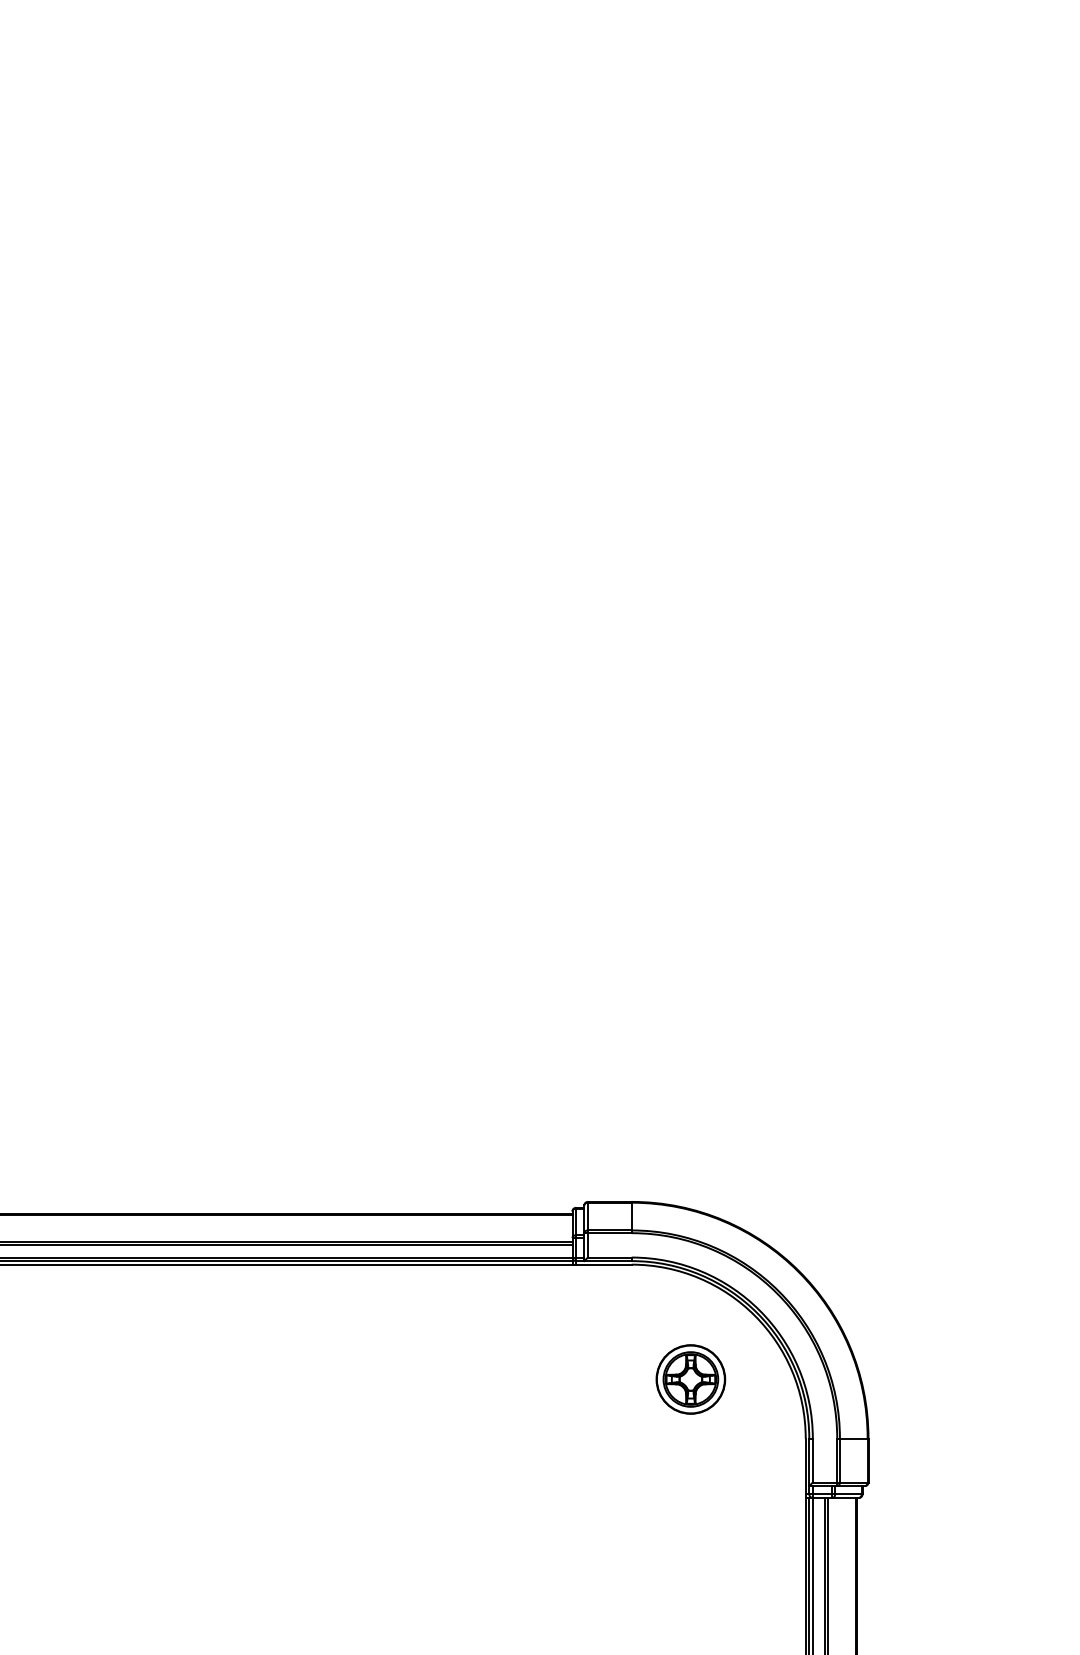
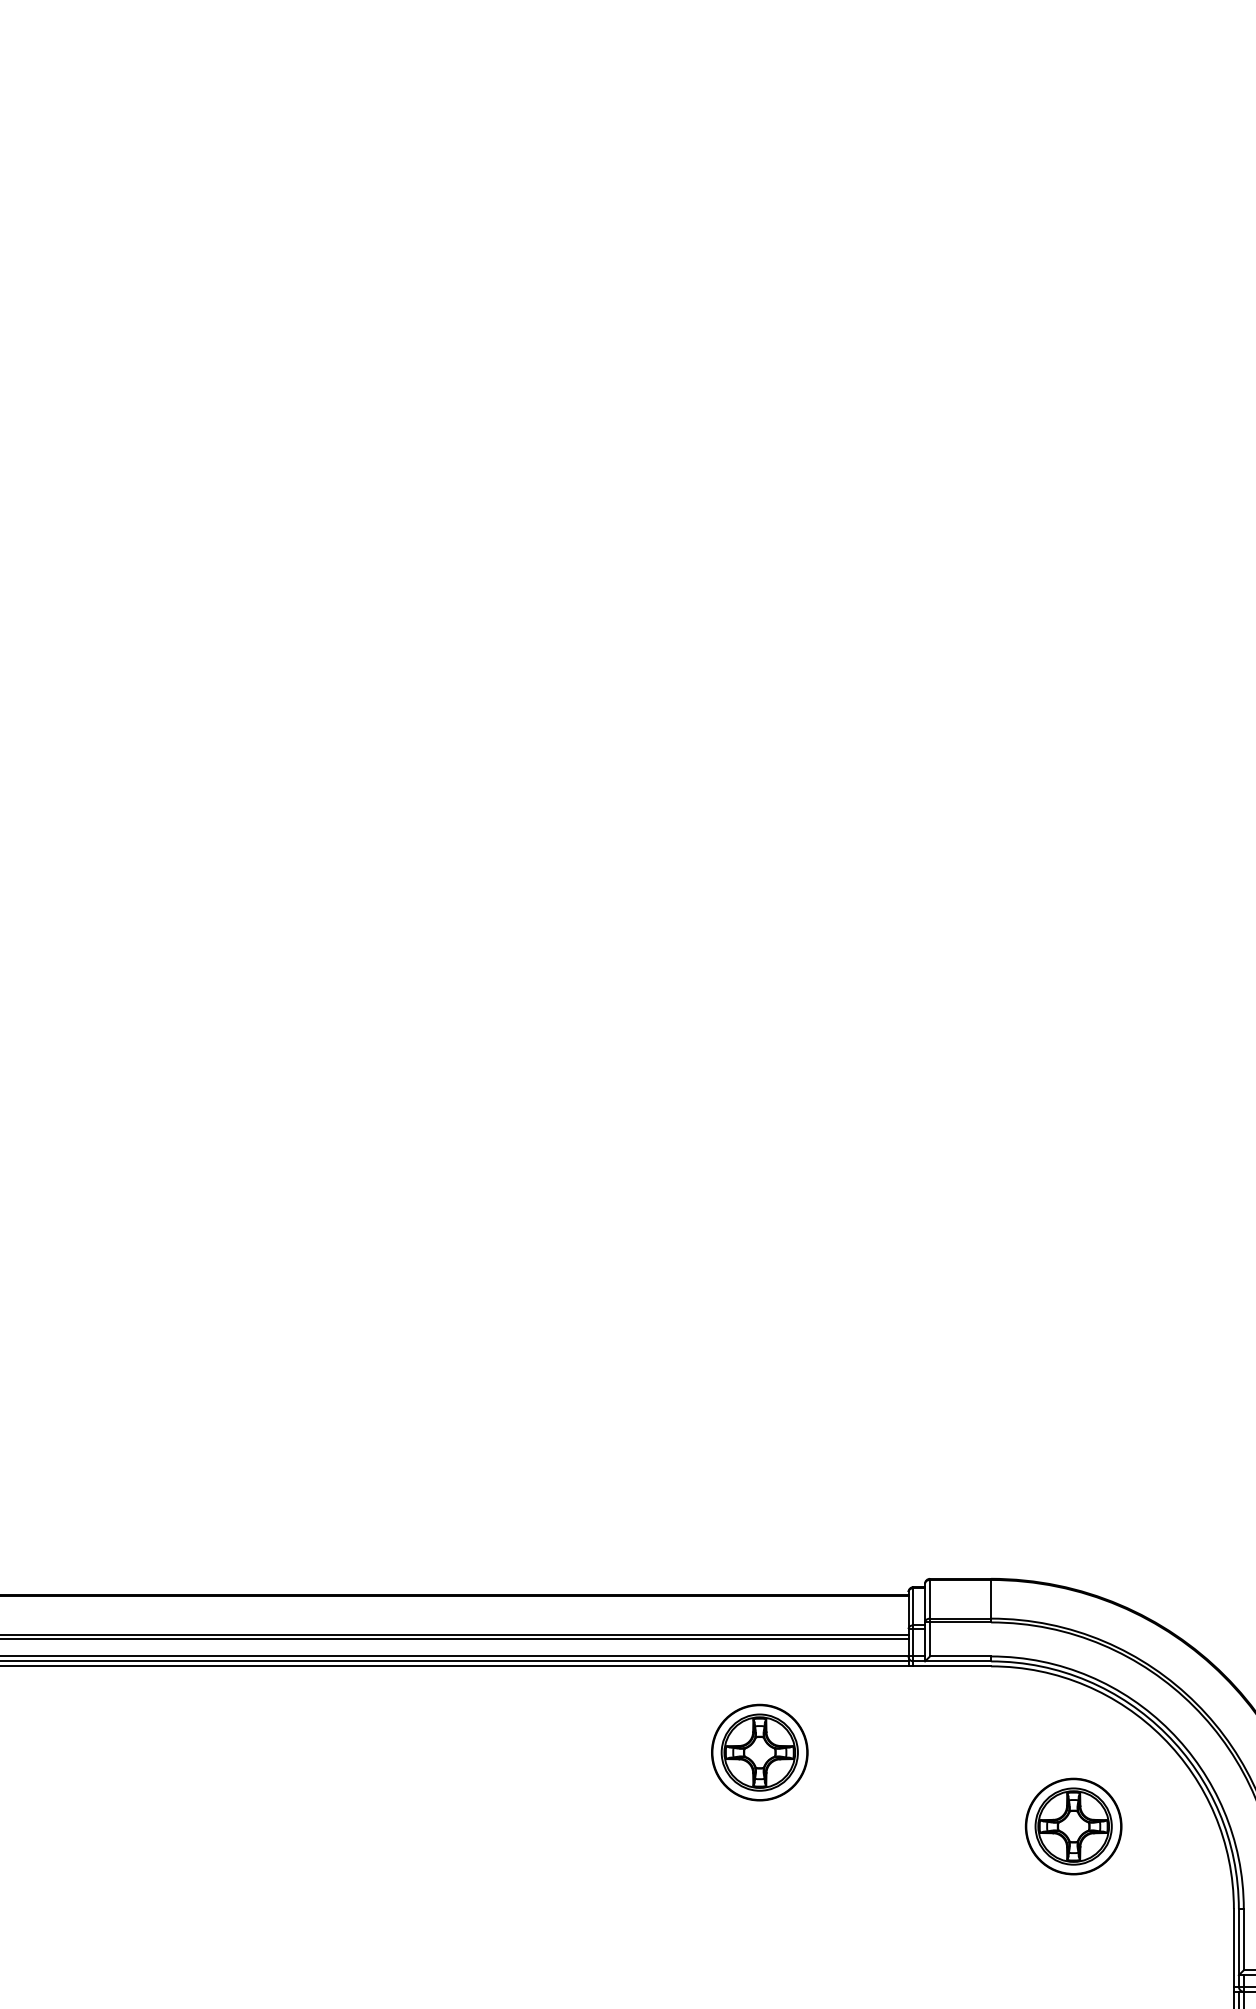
part: (465, 1326) -> (759, 1752), added

